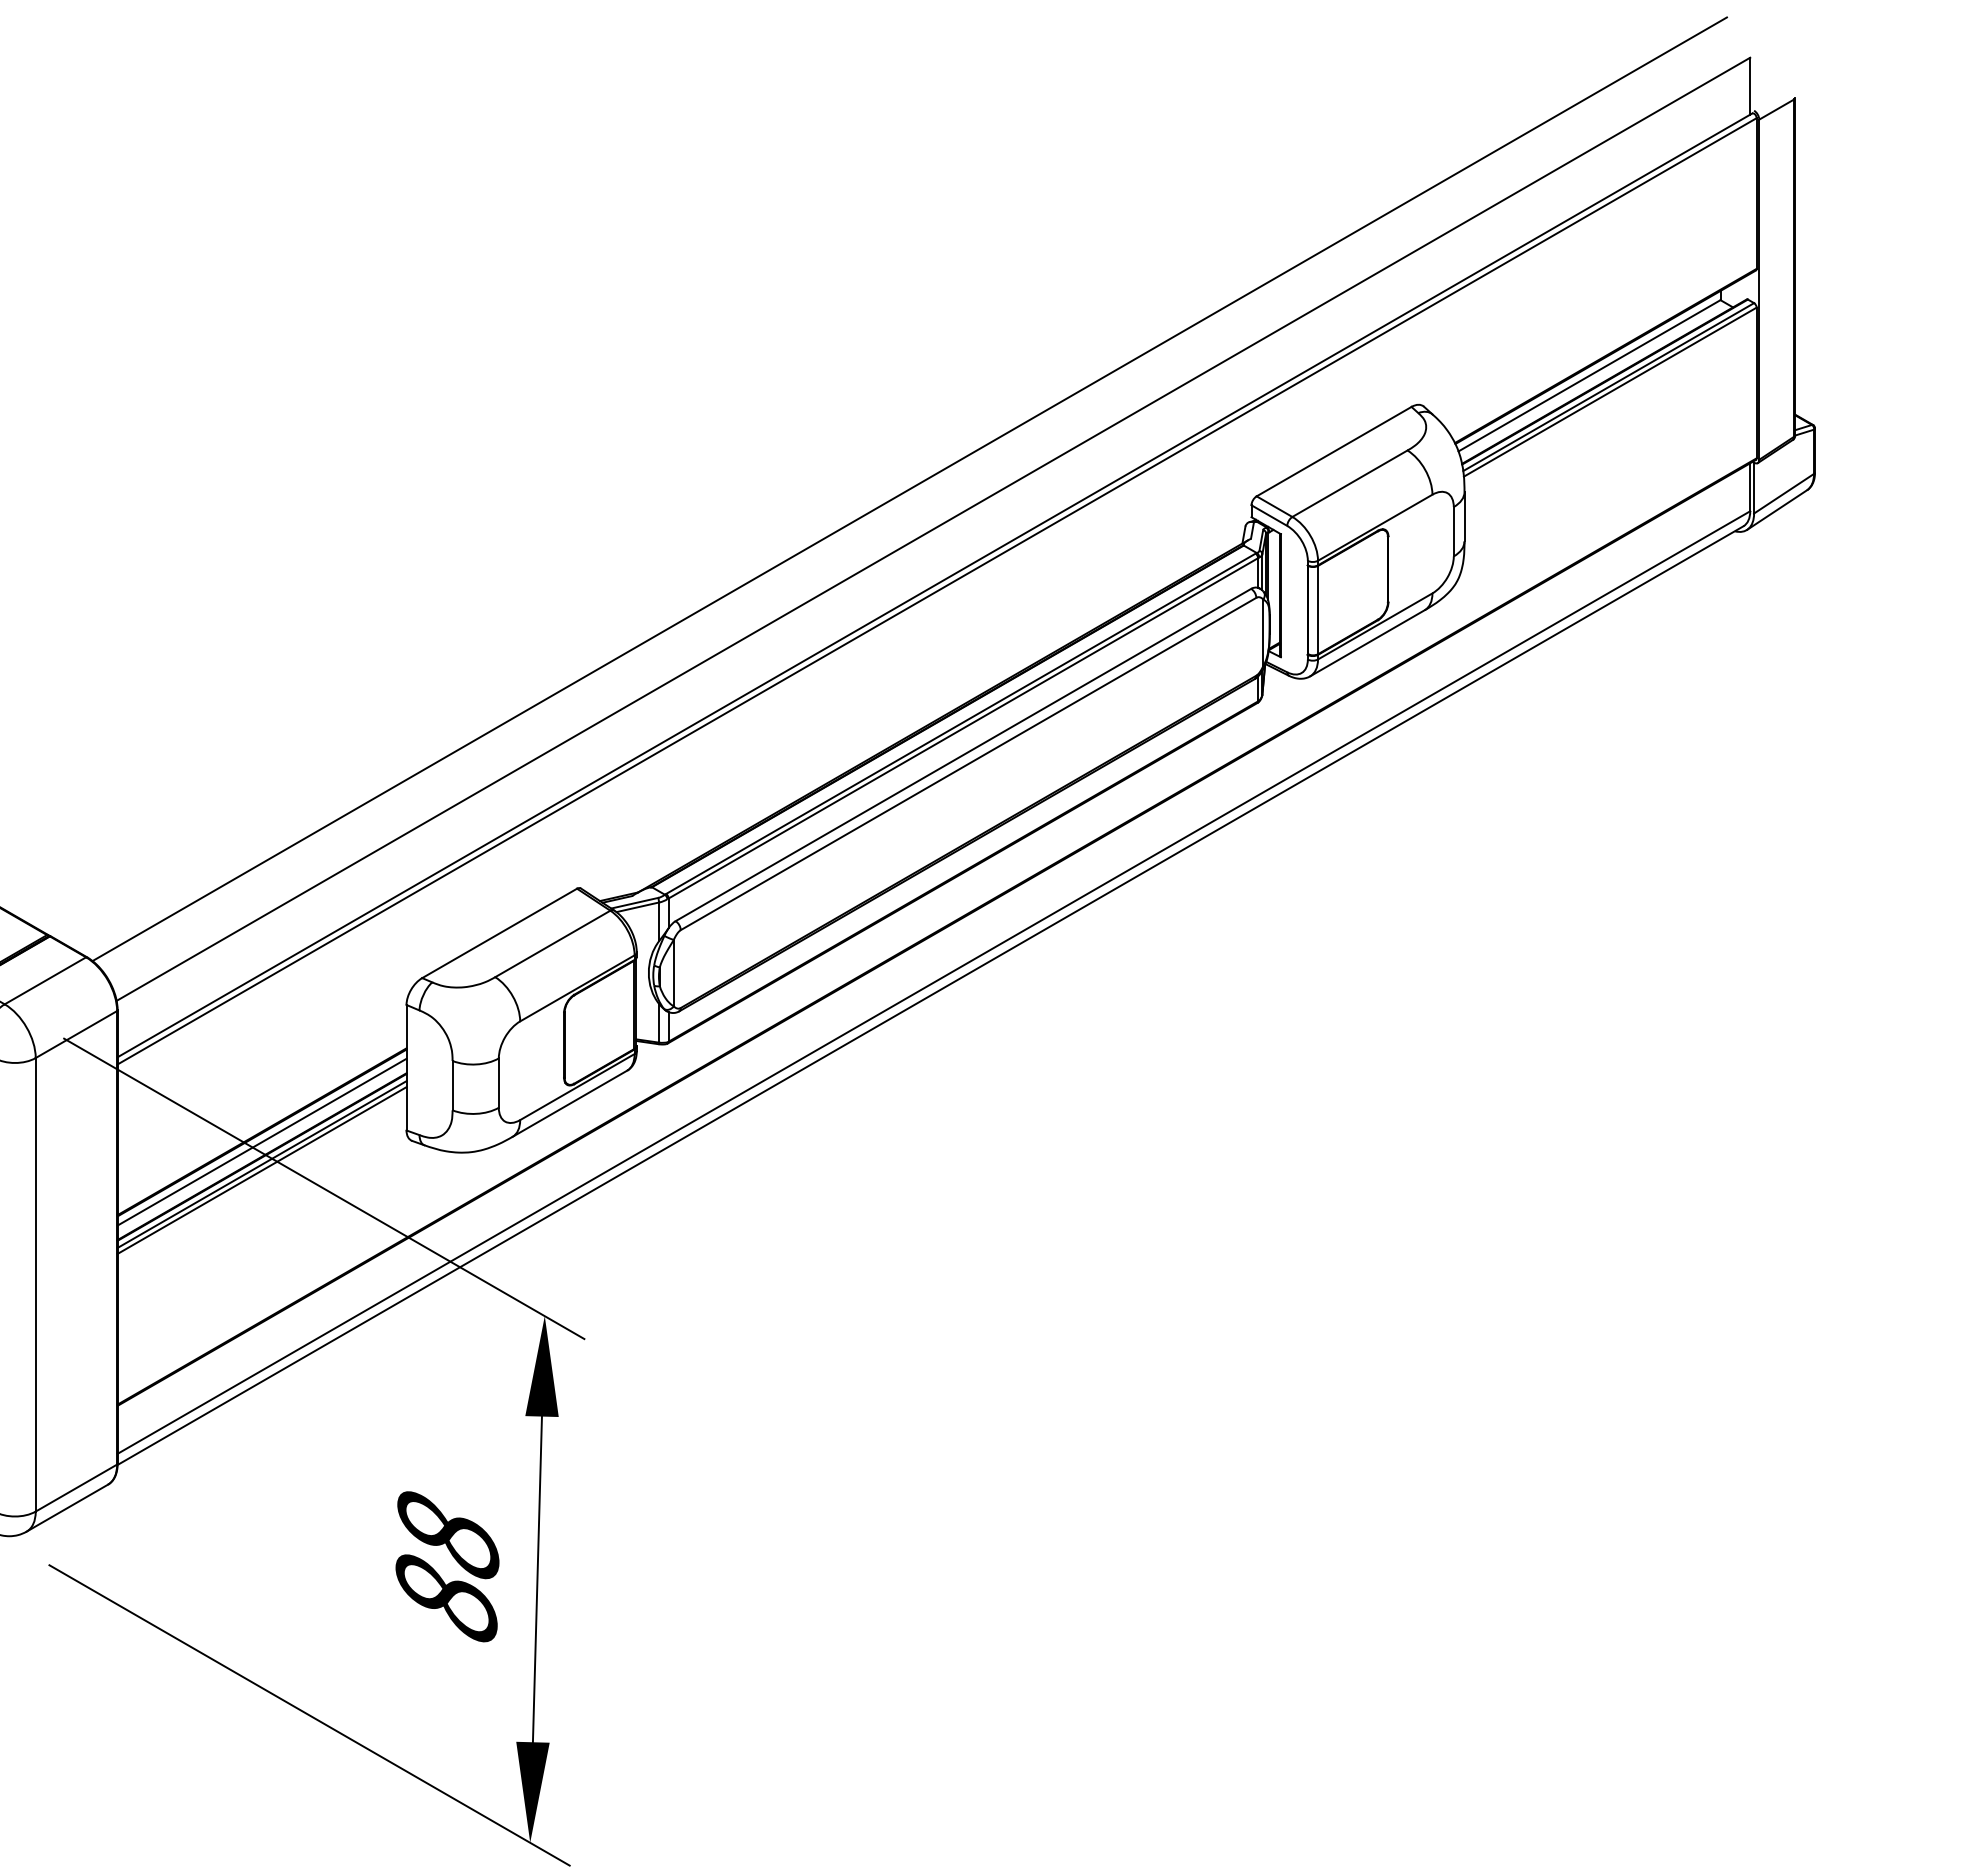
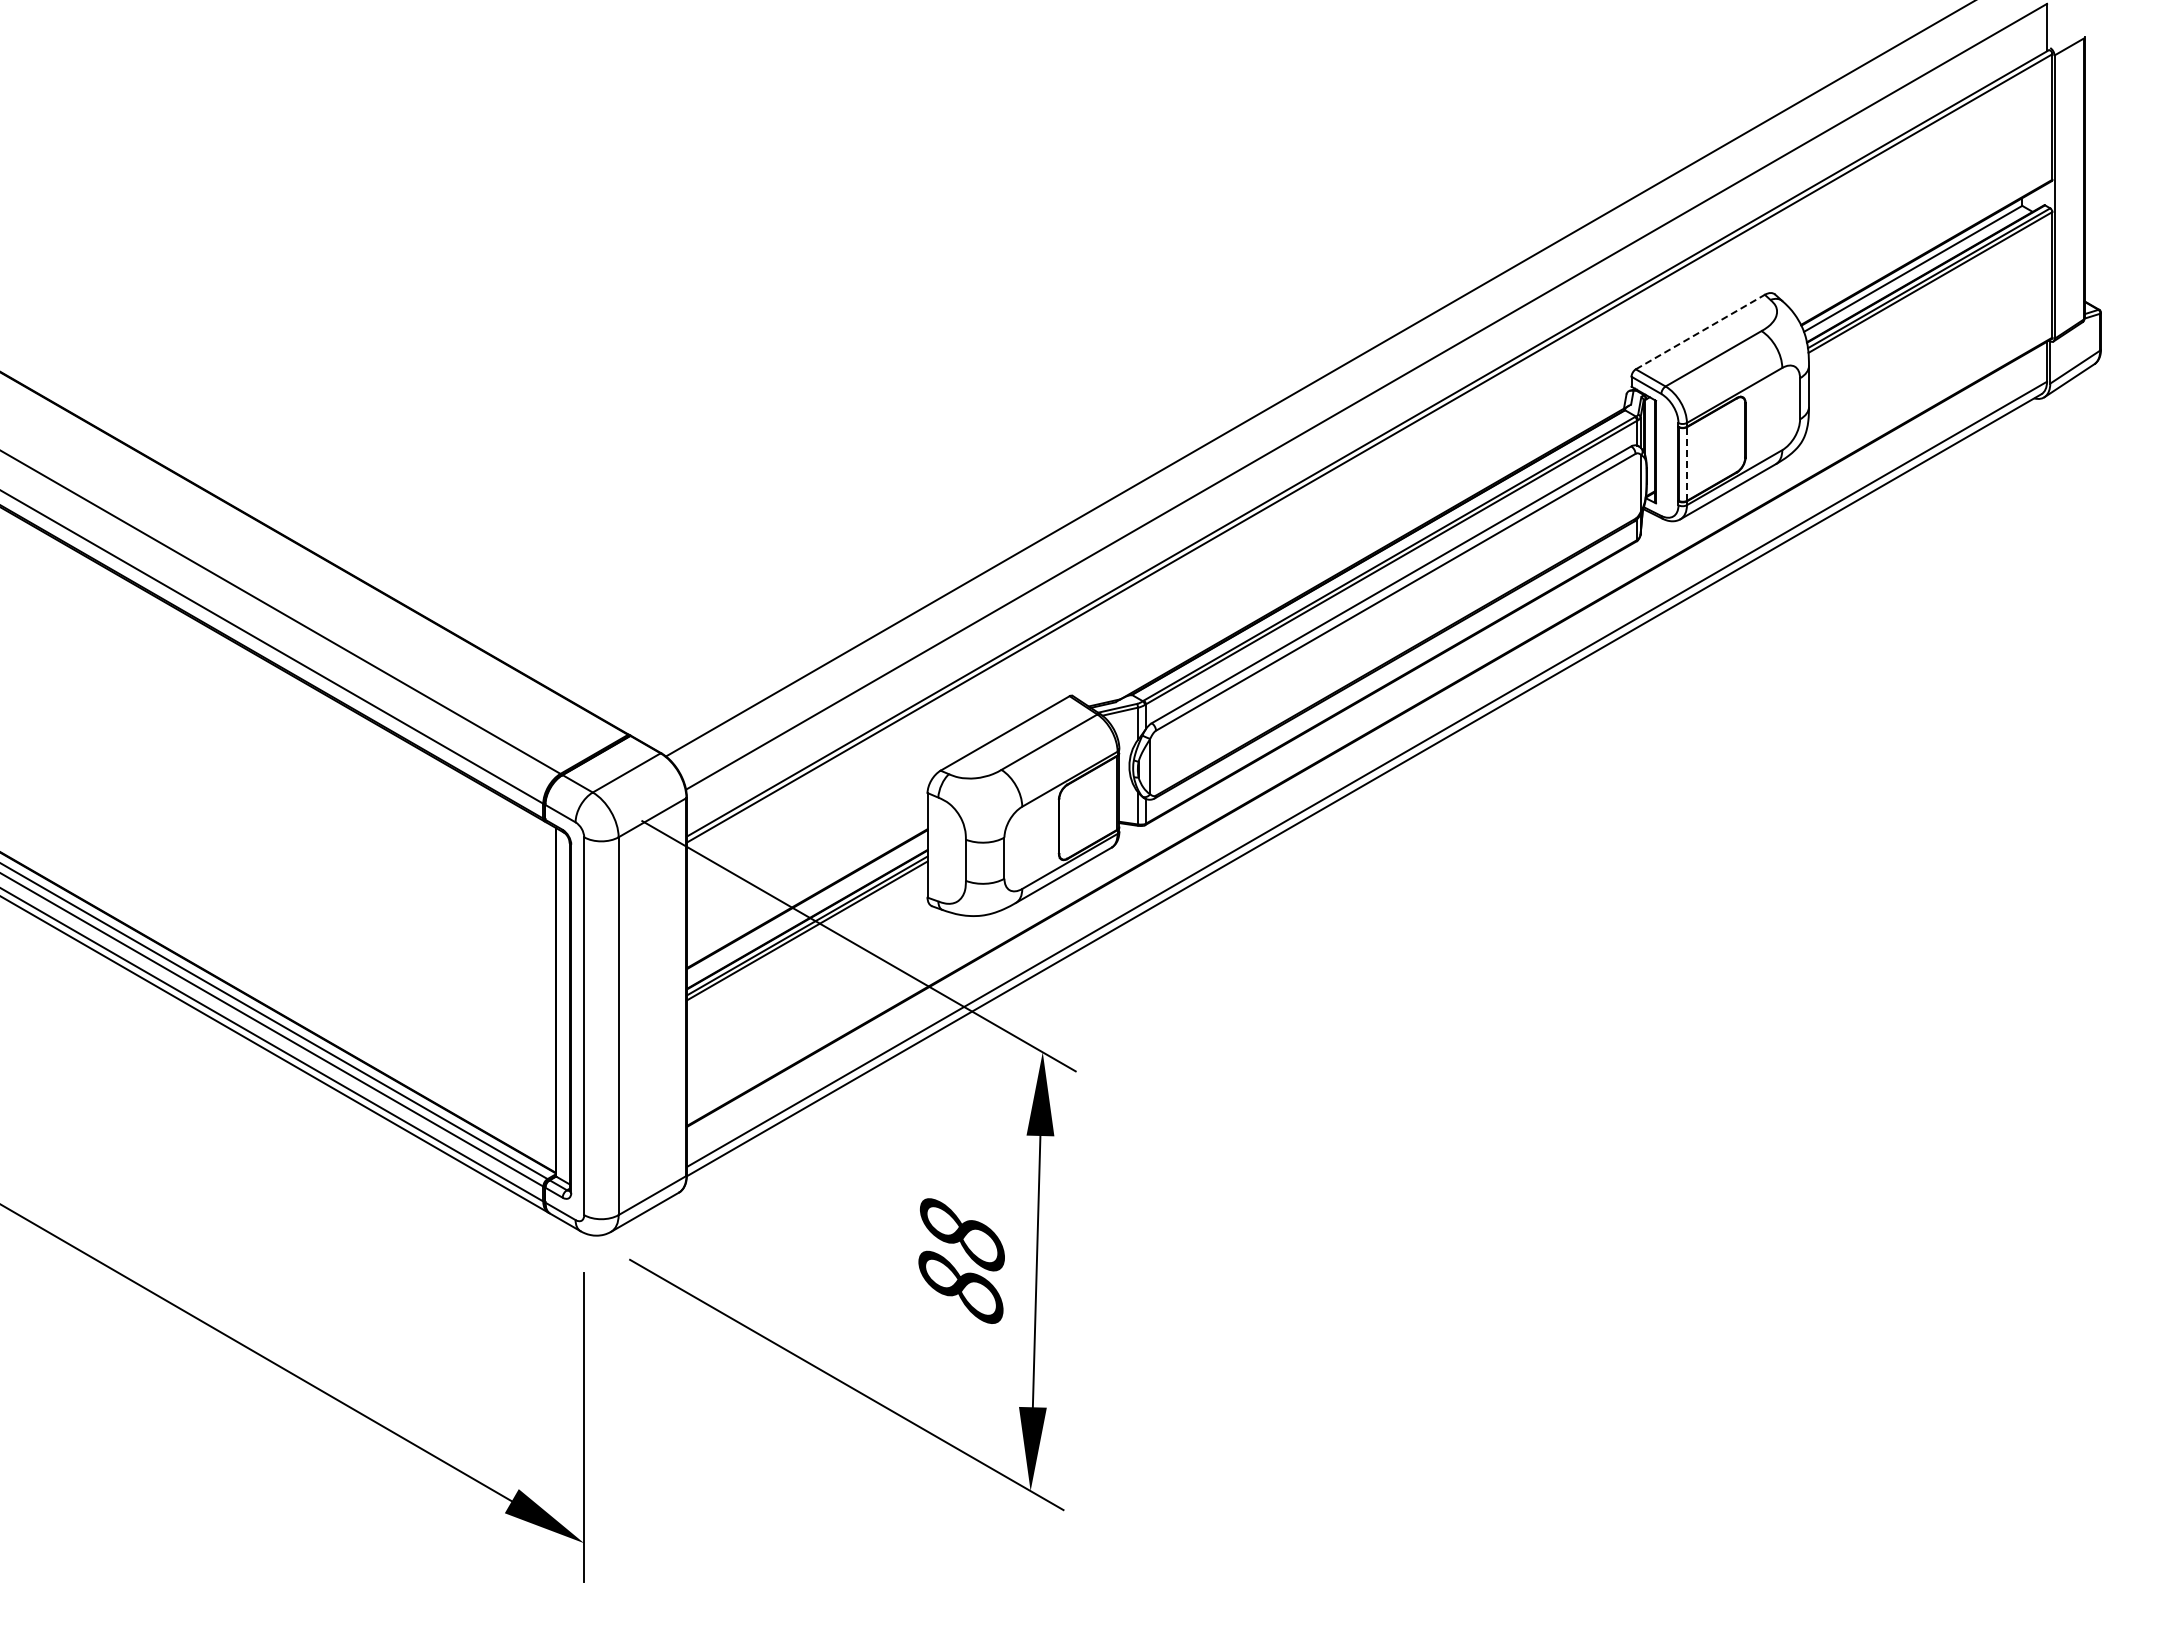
line: (1334, 450) -> (1700, 331), solid -> dashed
line: (1318, 609) -> (1687, 463), solid -> dashed
line: (261, 1141) -> (806, 906), removed

